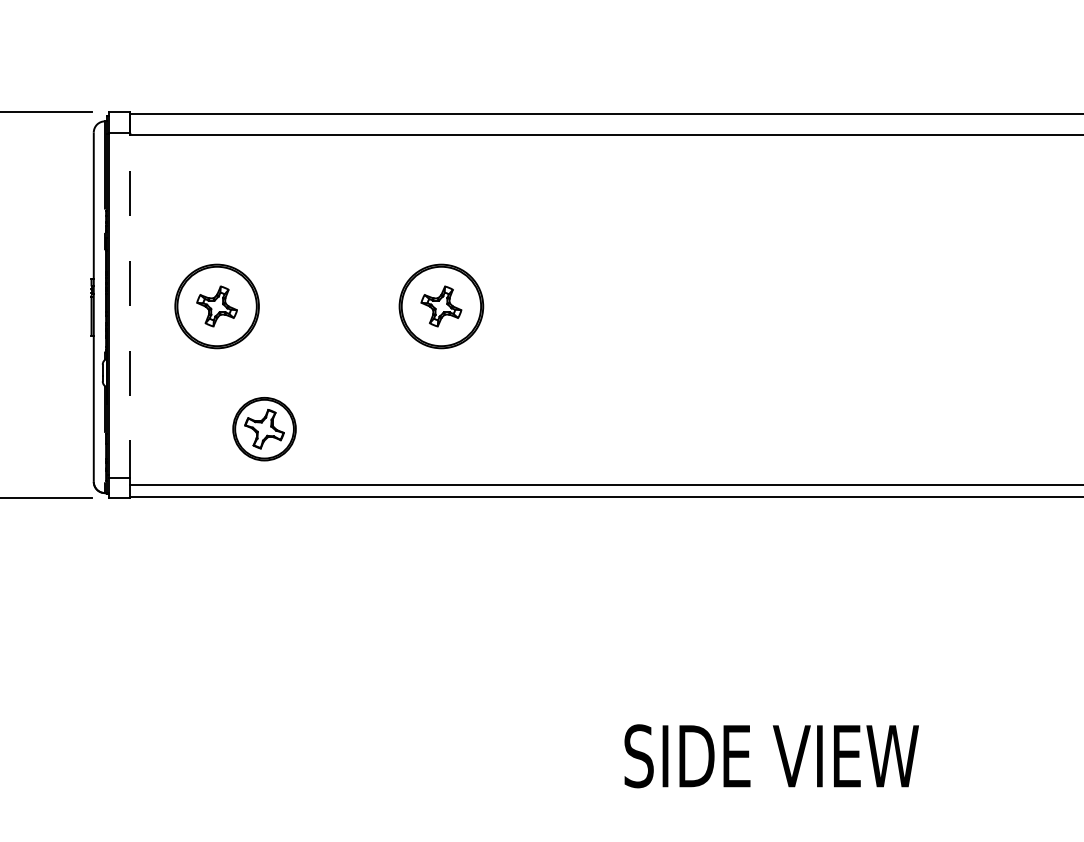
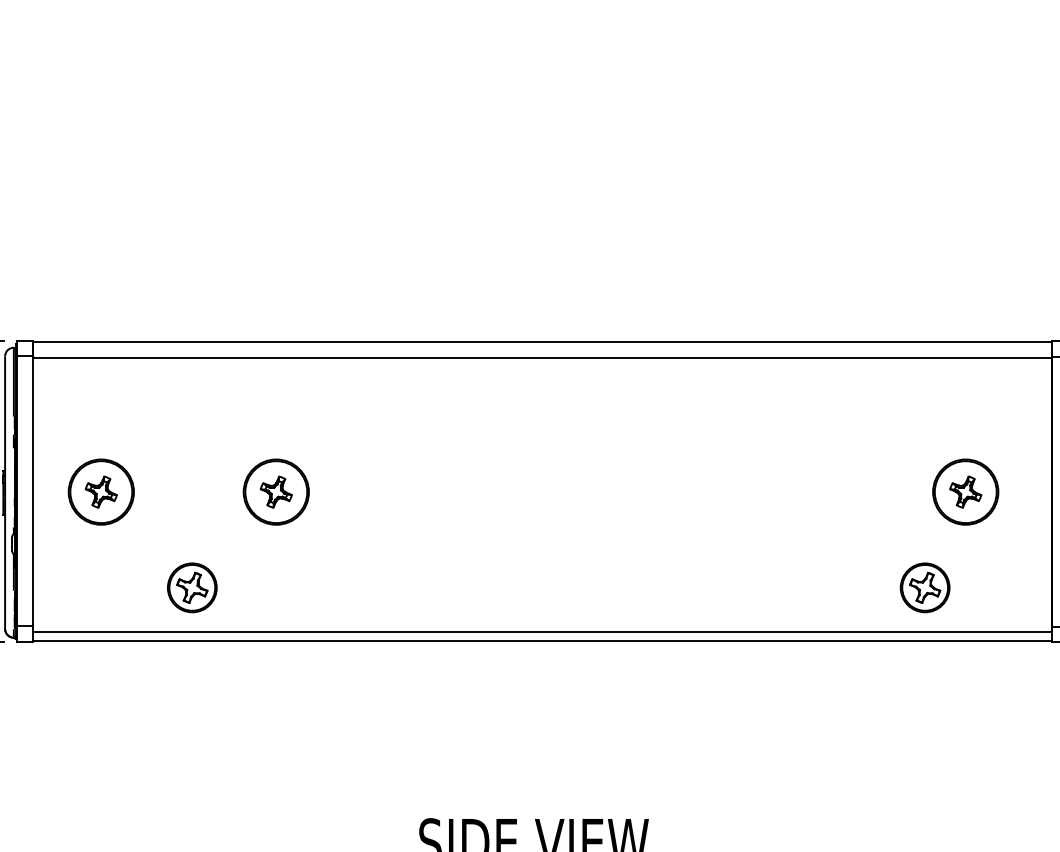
line: (130, 309) -> (33, 494), dashed -> solid
part: (264, 428) -> (192, 587), moved

